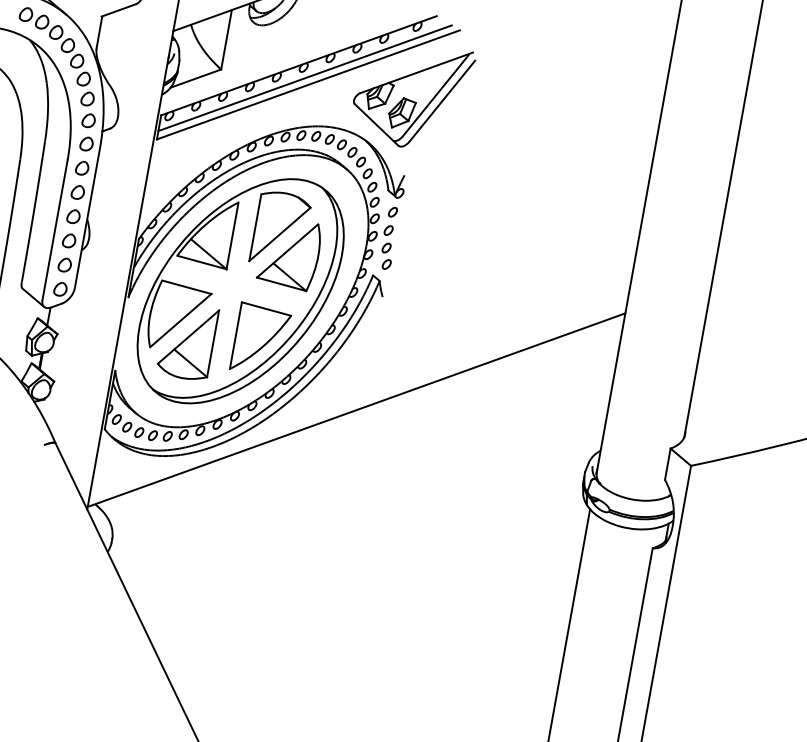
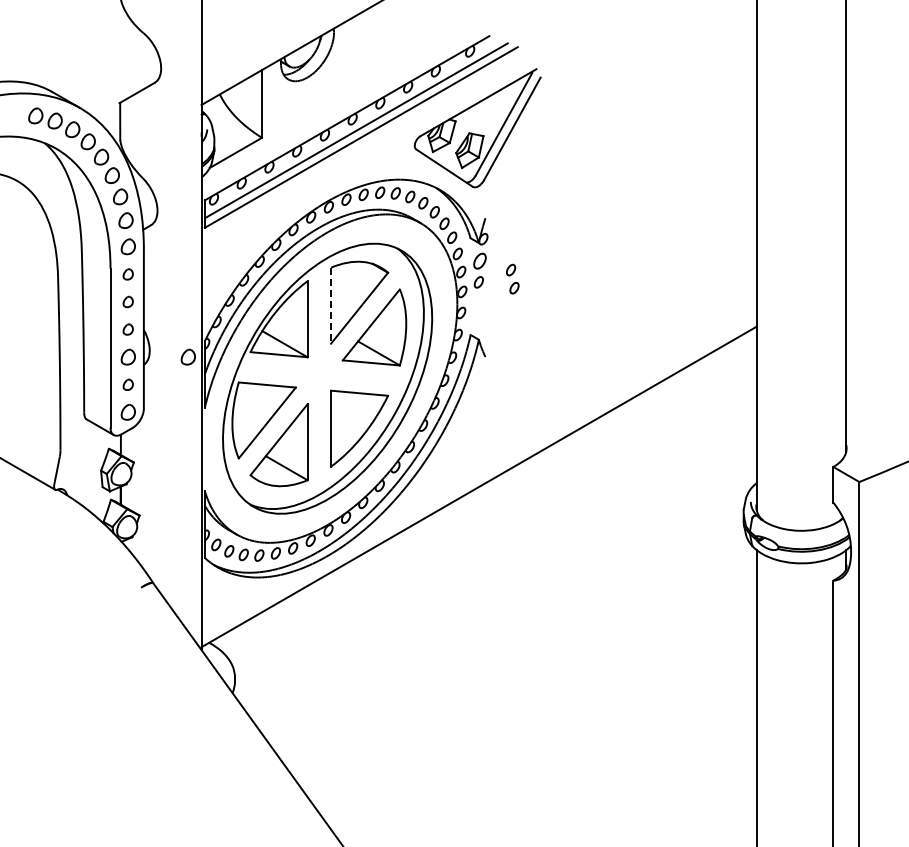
part: (81, 168) -> (127, 274), size x0.7
part: (77, 191) -> (127, 301), size x0.7
part: (392, 212) -> (479, 261), size x1.4
part: (72, 216) -> (127, 329), size x0.7
line: (255, 227) -> (331, 305), solid -> dashed
part: (121, 249) -> (187, 356), added
part: (386, 255) -> (512, 278), moved
part: (64, 264) -> (127, 384), size x0.7

